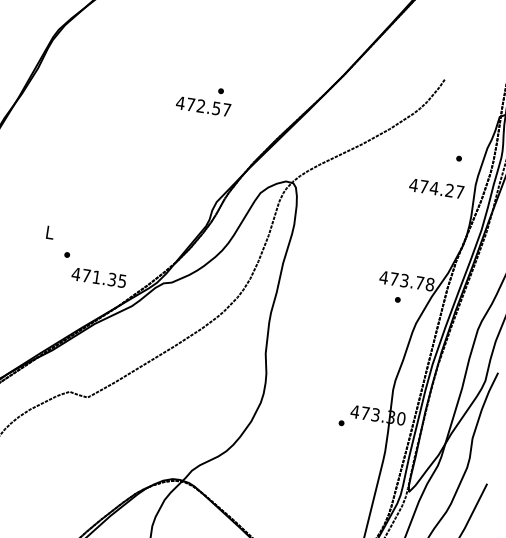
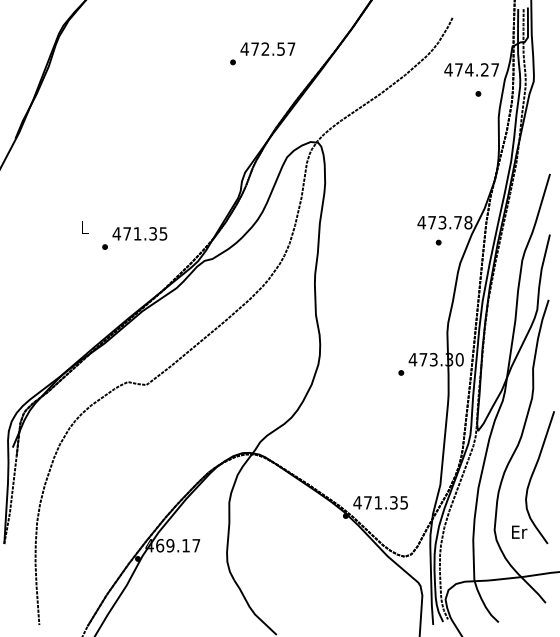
text: (203, 105) -> (267, 48), moved
text: (436, 188) -> (471, 69), moved
text: (98, 277) -> (139, 233), moved

